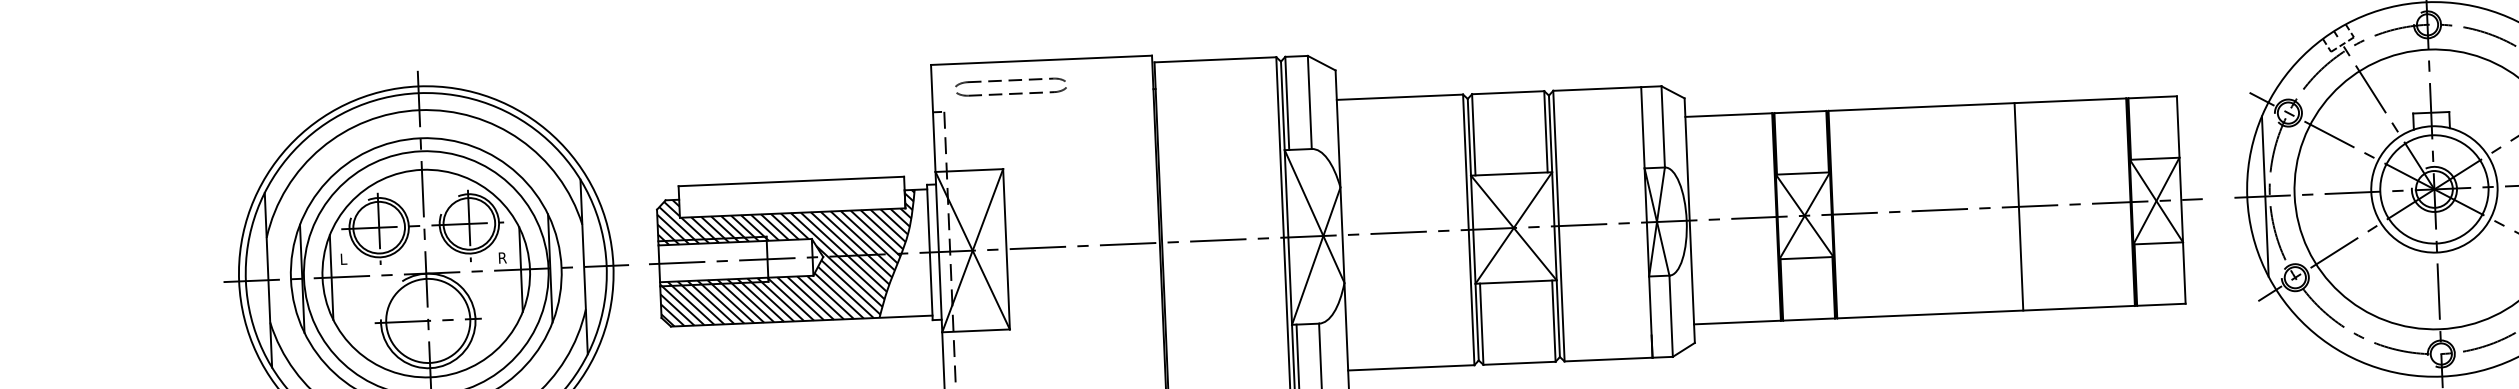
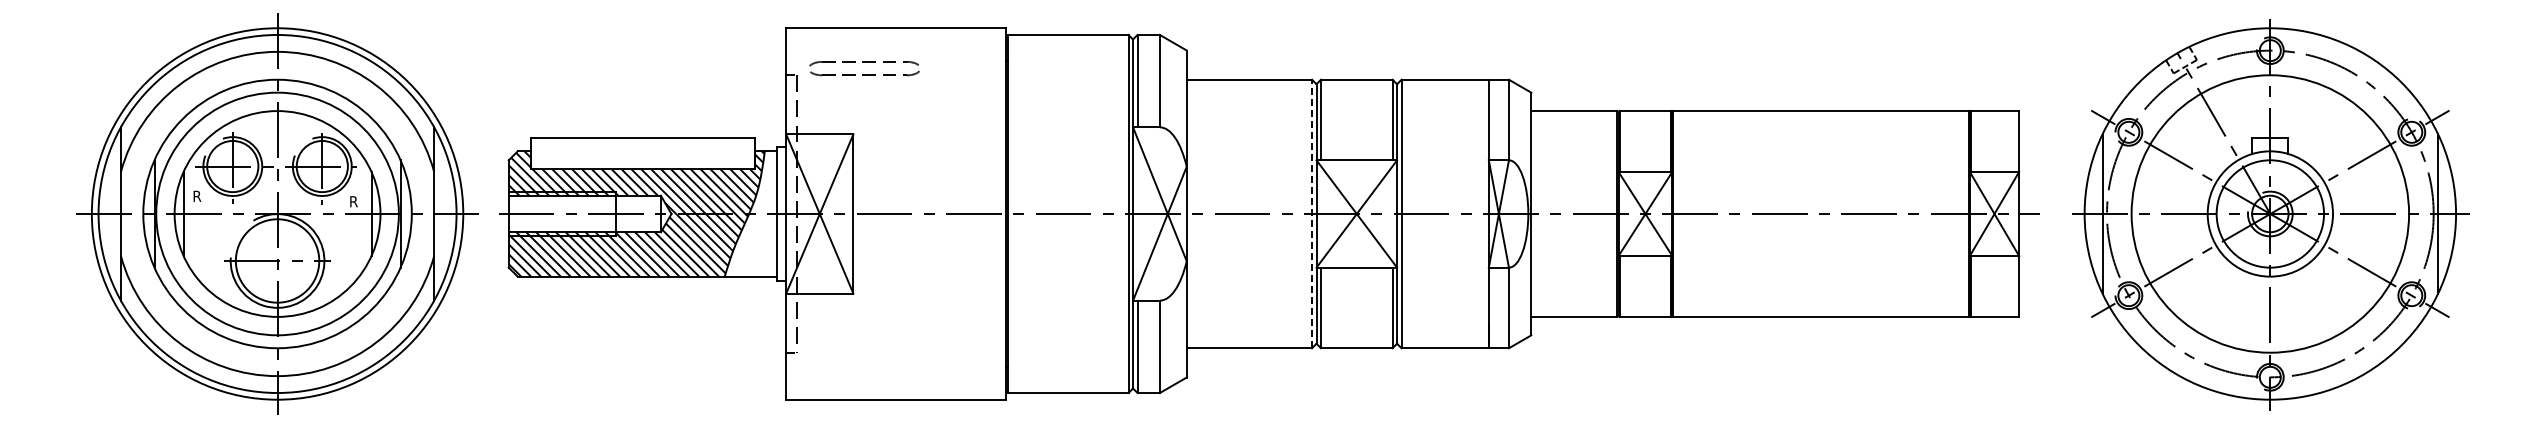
part: (1010, 87) -> (864, 68), moved
line: (2019, 206) -> (1858, 213), removed
line: (1469, 229) -> (1312, 213), solid -> dashed
text: (344, 258) -> (197, 195), L -> R

